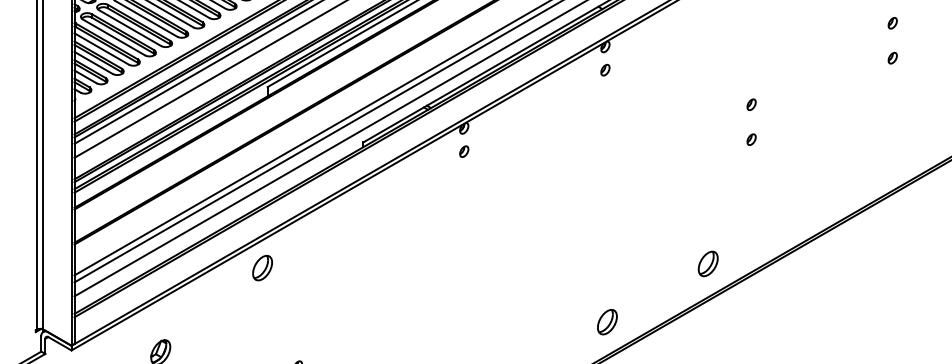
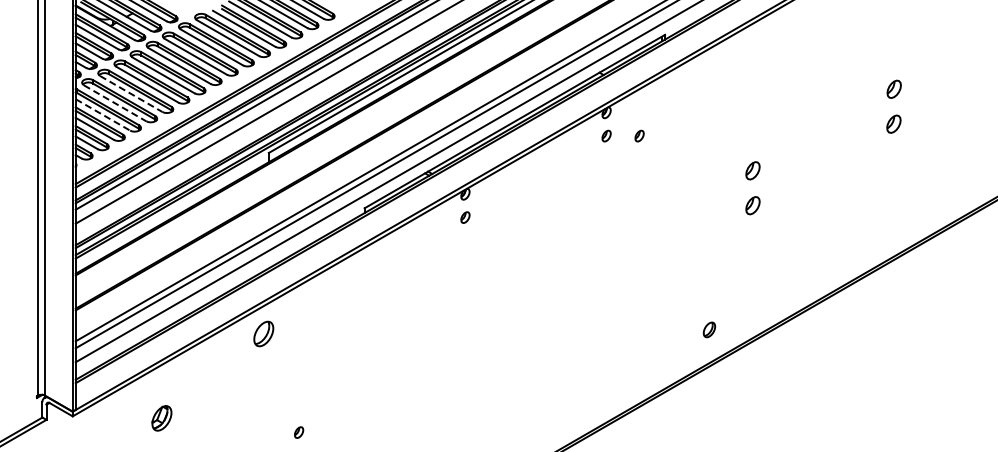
part: (892, 22) -> (893, 88), size x1.6
line: (130, 28) -> (131, 94), solid -> dashed
line: (114, 37) -> (115, 103), solid -> dashed
line: (102, 49) -> (103, 115), solid -> dashed
part: (892, 57) -> (893, 123), size x1.6
part: (638, 69) -> (639, 135), added
part: (751, 104) -> (752, 170), size x1.6
part: (751, 139) -> (752, 205), size x1.6
part: (708, 263) -> (709, 329), size x0.6
part: (607, 321) -> (608, 387), removed

